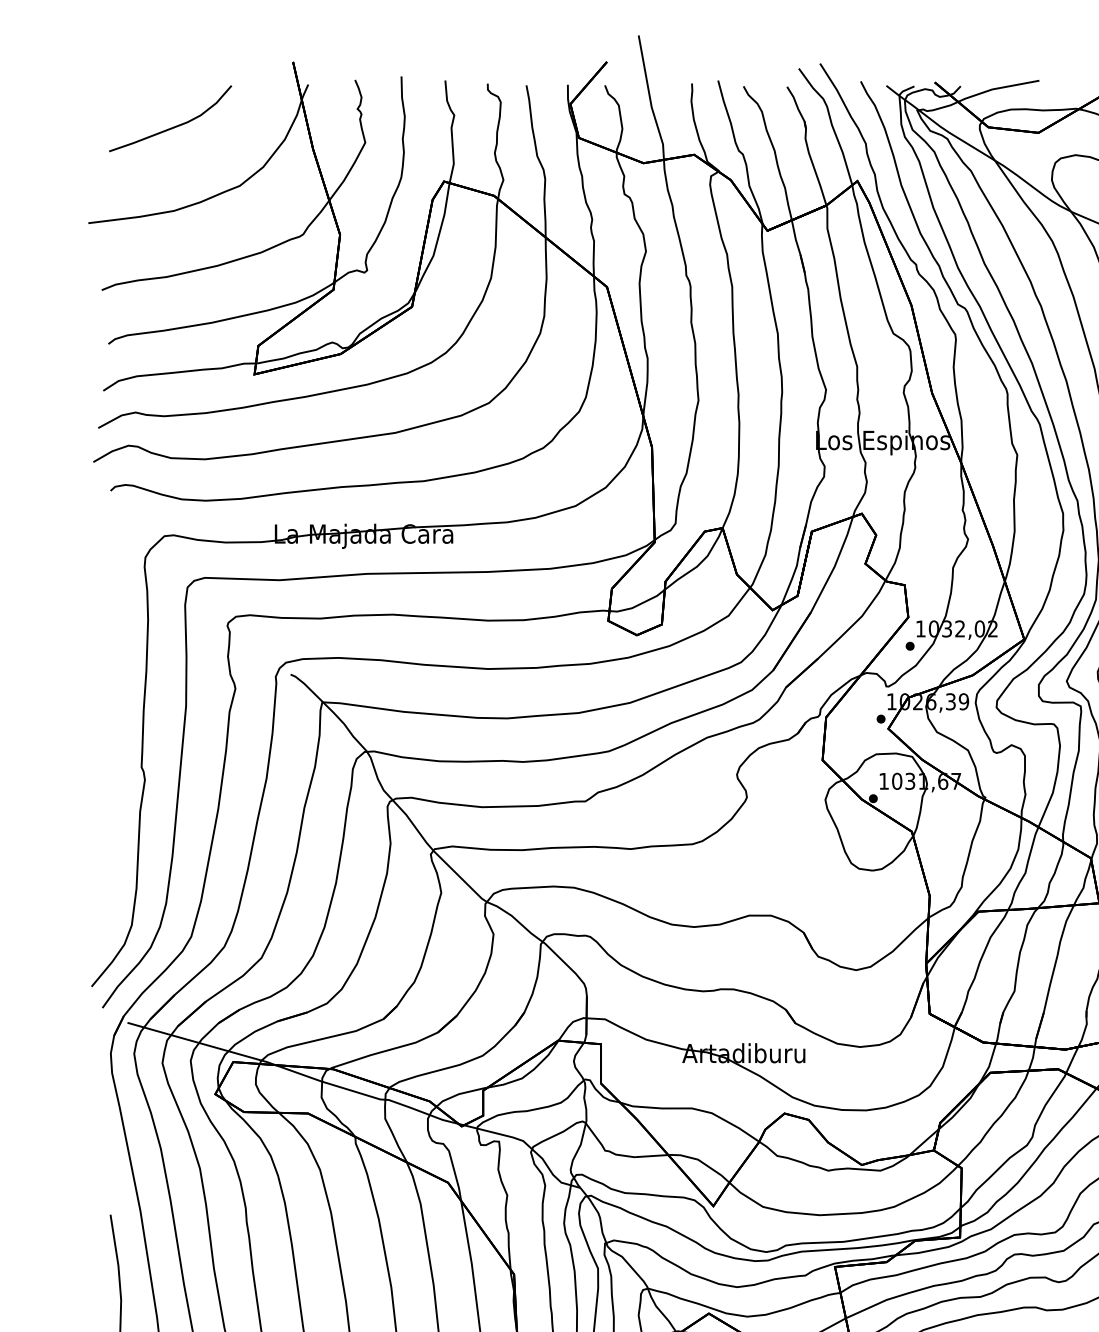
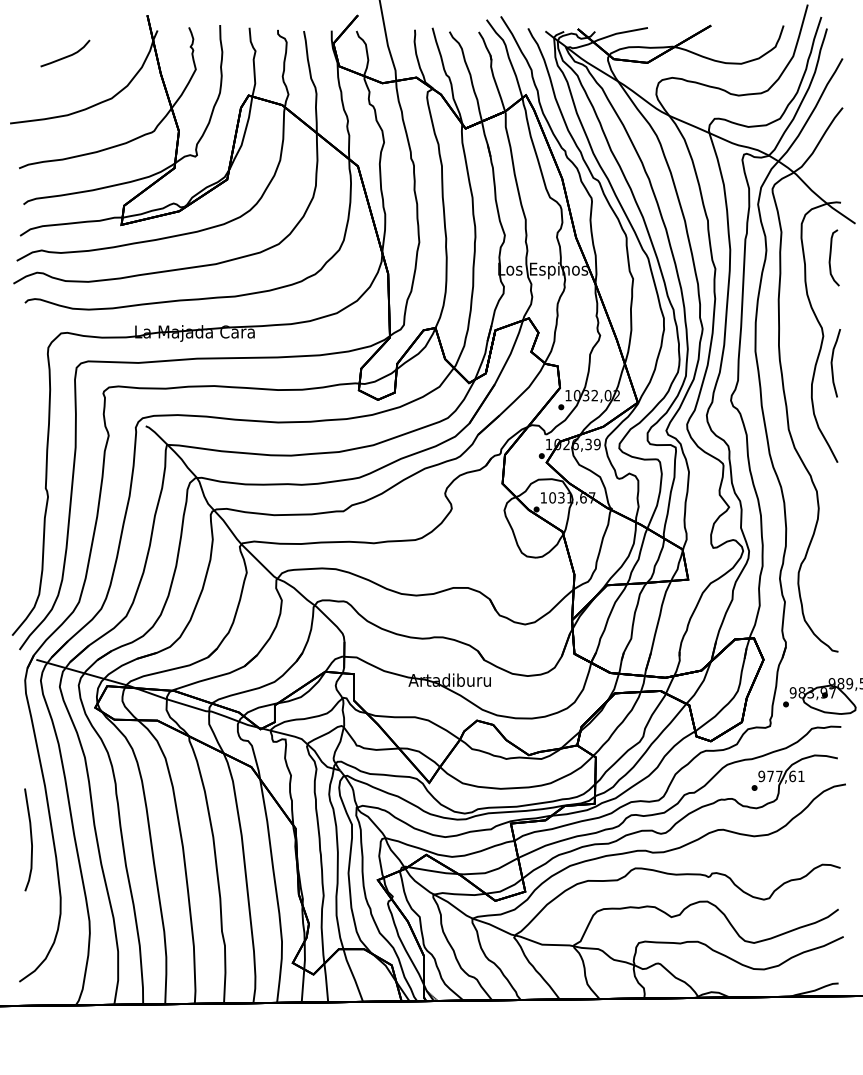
part: (170, 118) -> (65, 53), size x0.6

